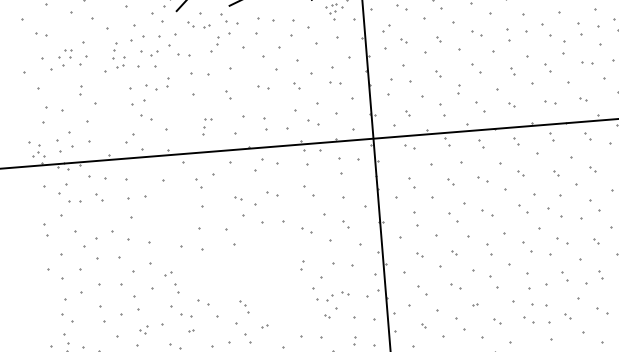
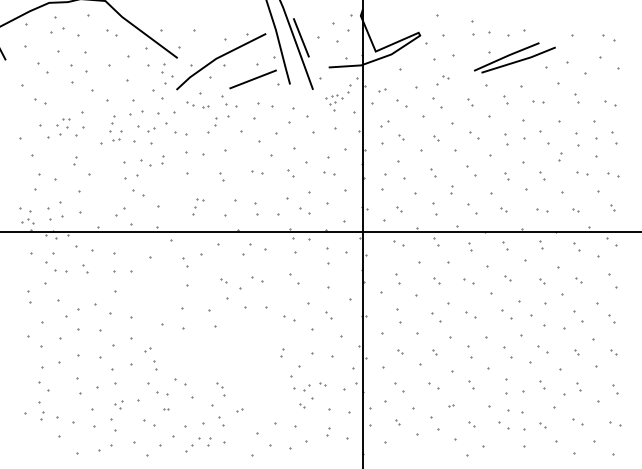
part: (564, 47) -> (560, 156), size x0.62
part: (493, 281) -> (471, 384), size x0.62

